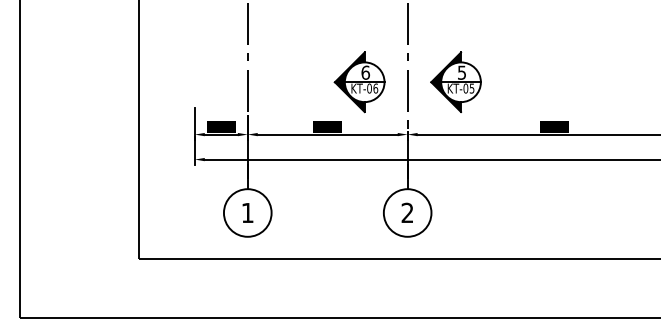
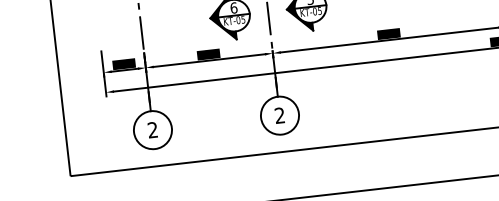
text: (375, 88) -> (243, 19), KT-06 -> KT-05
text: (247, 212) -> (152, 129), 1 -> 2

